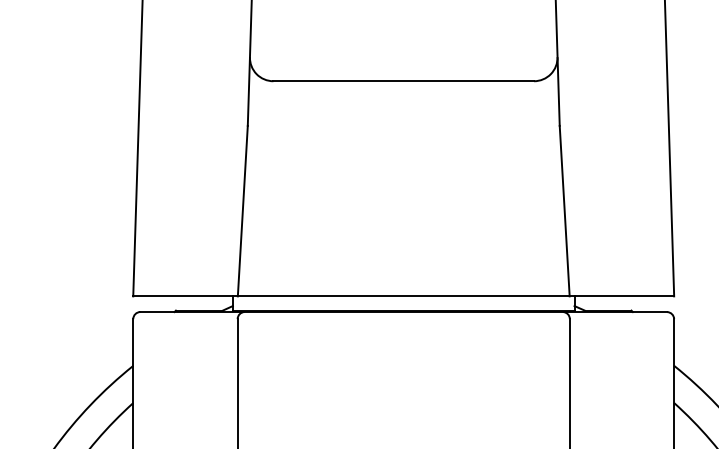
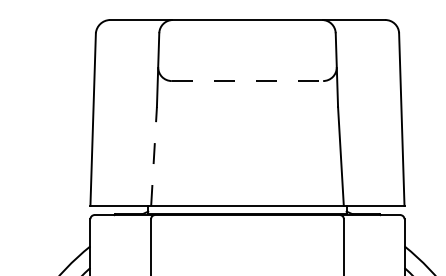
line: (403, 81) -> (247, 81), solid -> dashed
line: (243, 211) -> (154, 156), solid -> dashed

